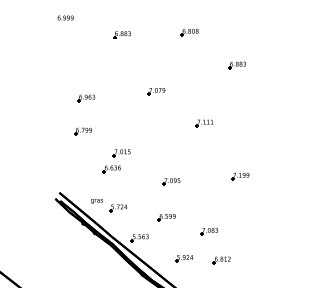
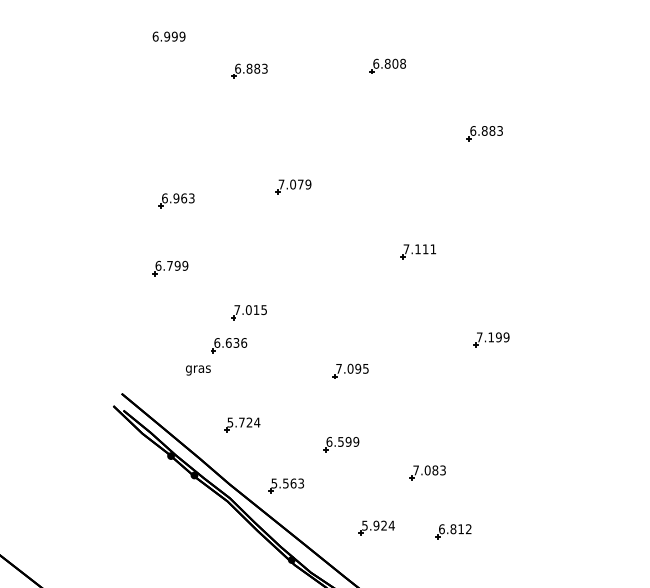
text: (65, 17) -> (168, 35), moved
part: (156, 91) -> (293, 186), moved
part: (240, 176) -> (491, 339), moved
text: (96, 201) -> (197, 370), moved

